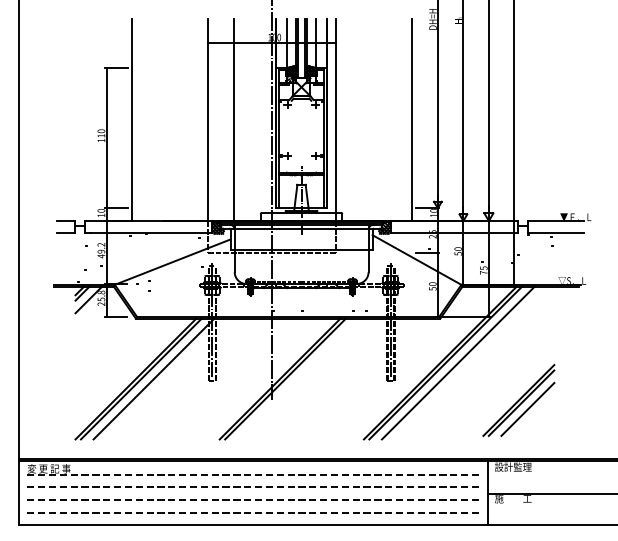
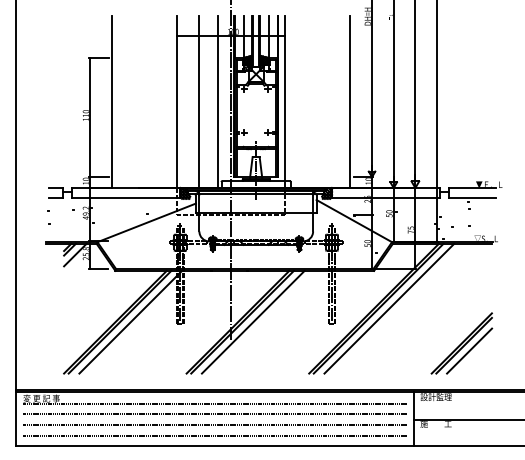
line: (257, 120) -> (218, 102), added
line: (297, 378) -> (252, 321), added
part: (518, 400) -> (461, 343), moved

